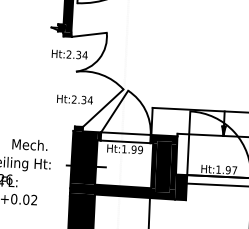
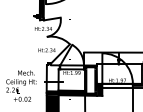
fill: (83, 156) -> (52, 77), removed
fill: (162, 166) -> (90, 80), removed

